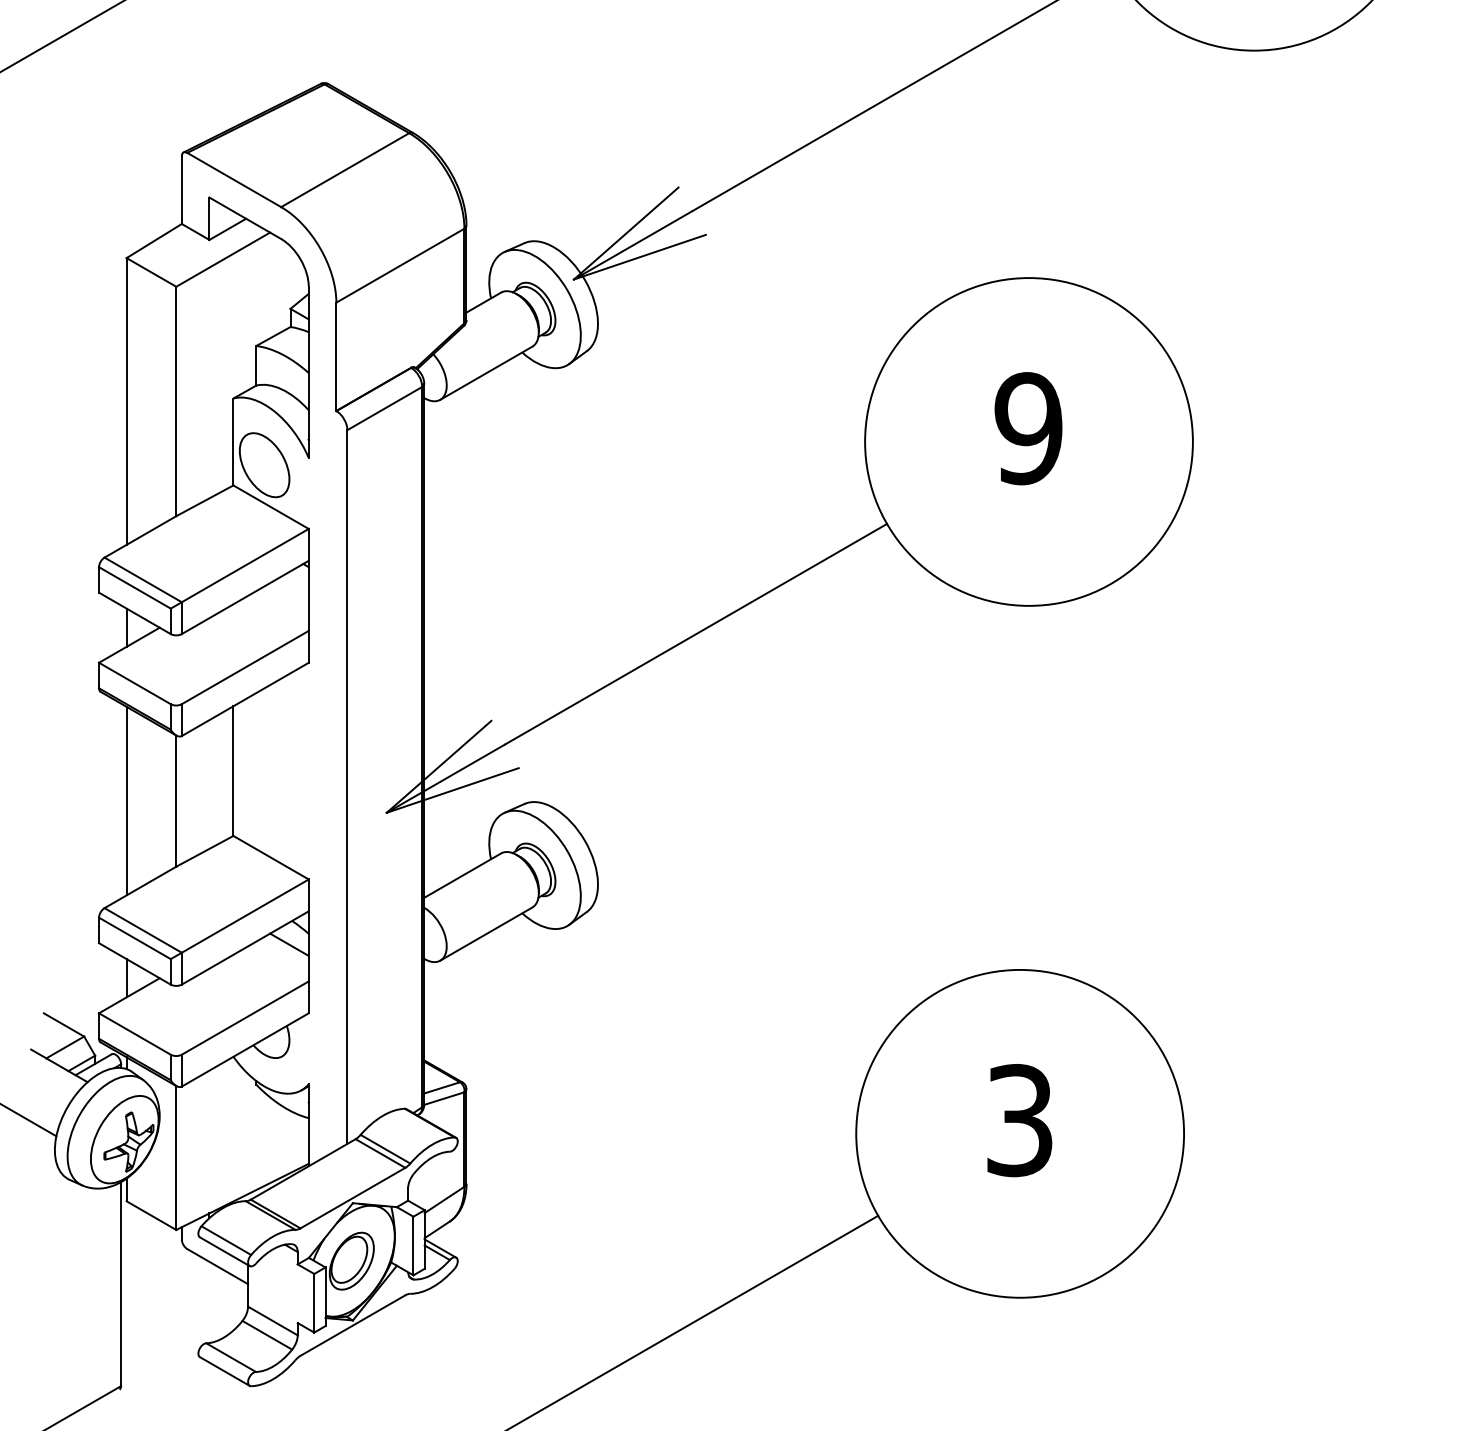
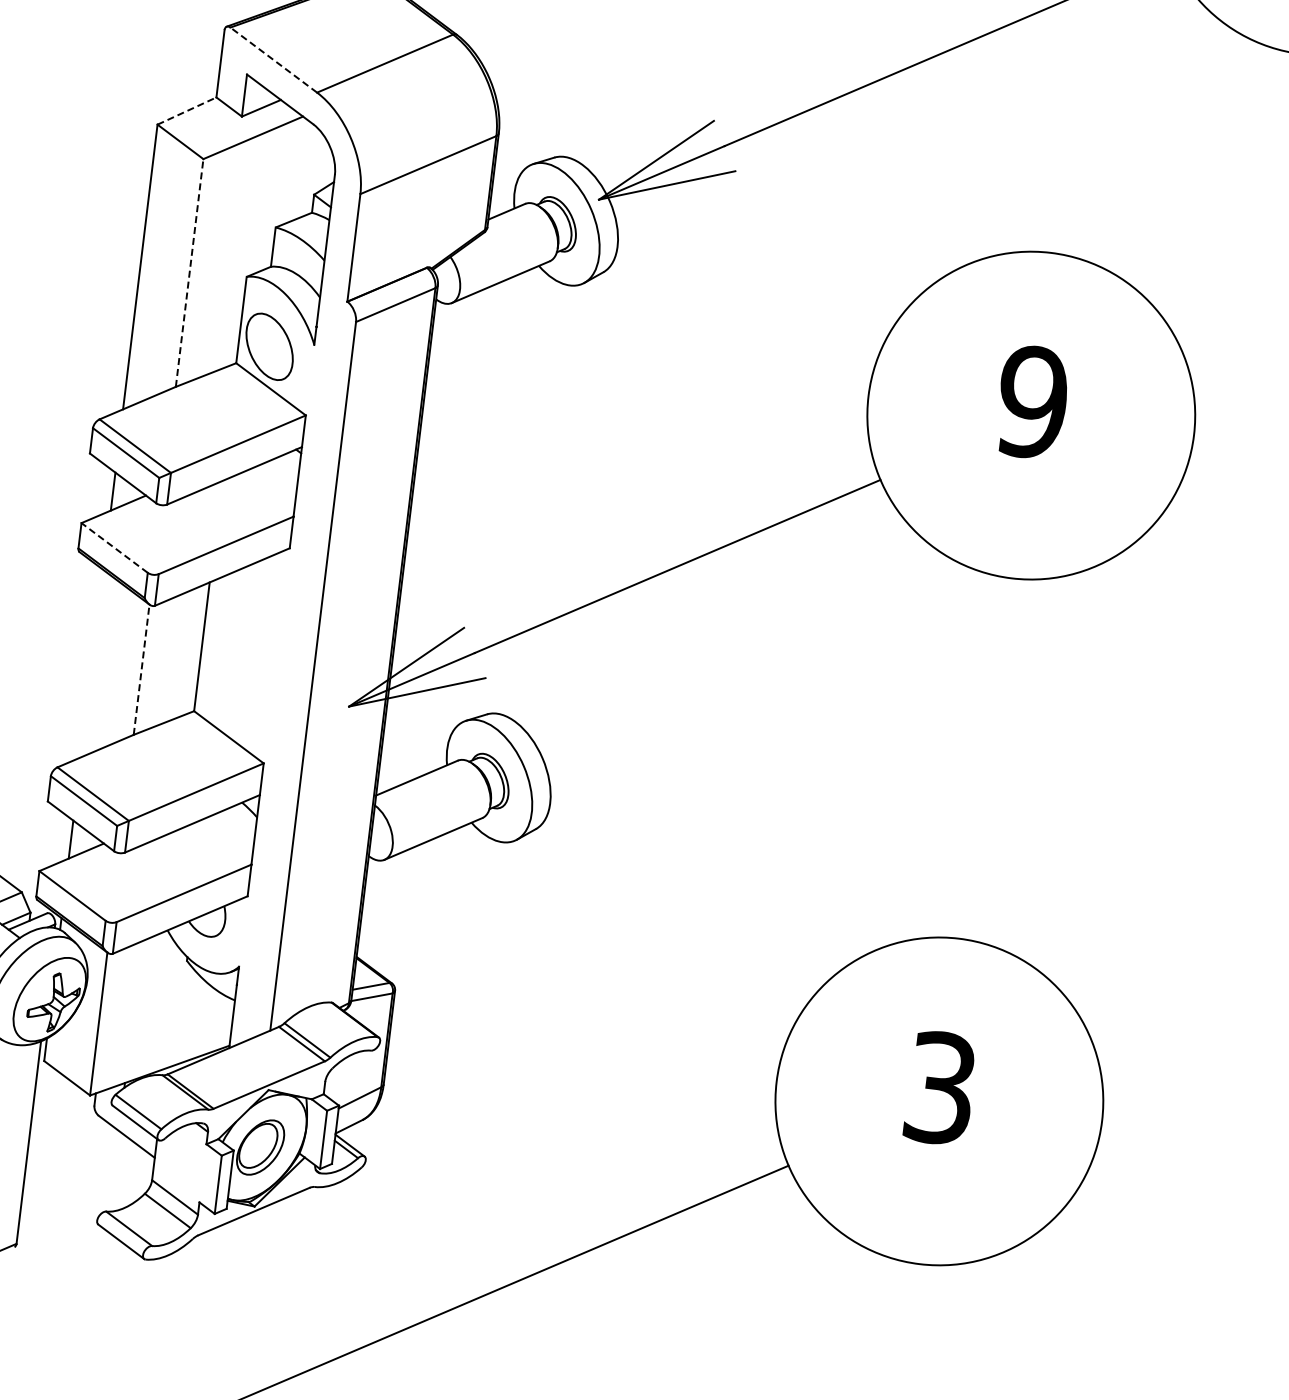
line: (233, 179) -> (273, 59), solid -> dashed
line: (154, 240) -> (187, 110), solid -> dashed
line: (176, 401) -> (189, 273), solid -> dashed
line: (134, 683) -> (114, 547), solid -> dashed
line: (126, 800) -> (92, 663), removed
line: (176, 801) -> (141, 670), solid -> dashed
line: (289, 944) -> (236, 825), removed

